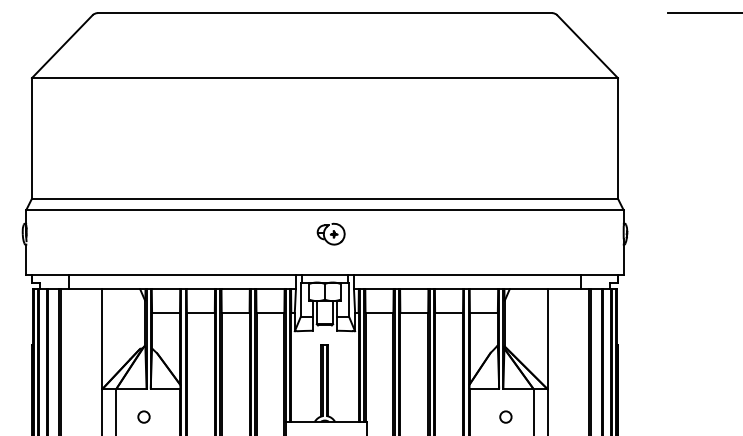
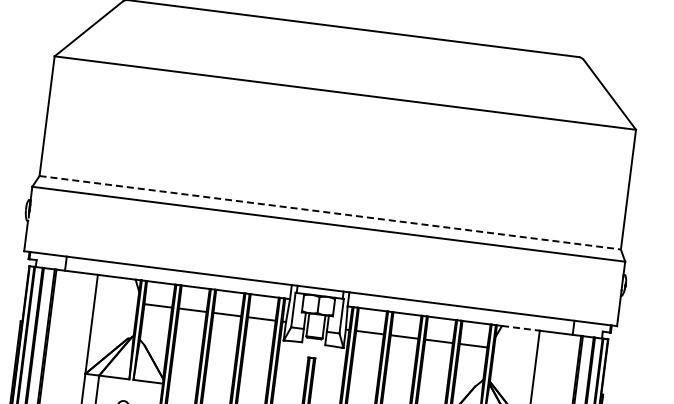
line: (324, 198) -> (329, 212), solid -> dashed
part: (330, 233) -> (331, 247), removed
line: (529, 289) -> (521, 328), solid -> dashed

